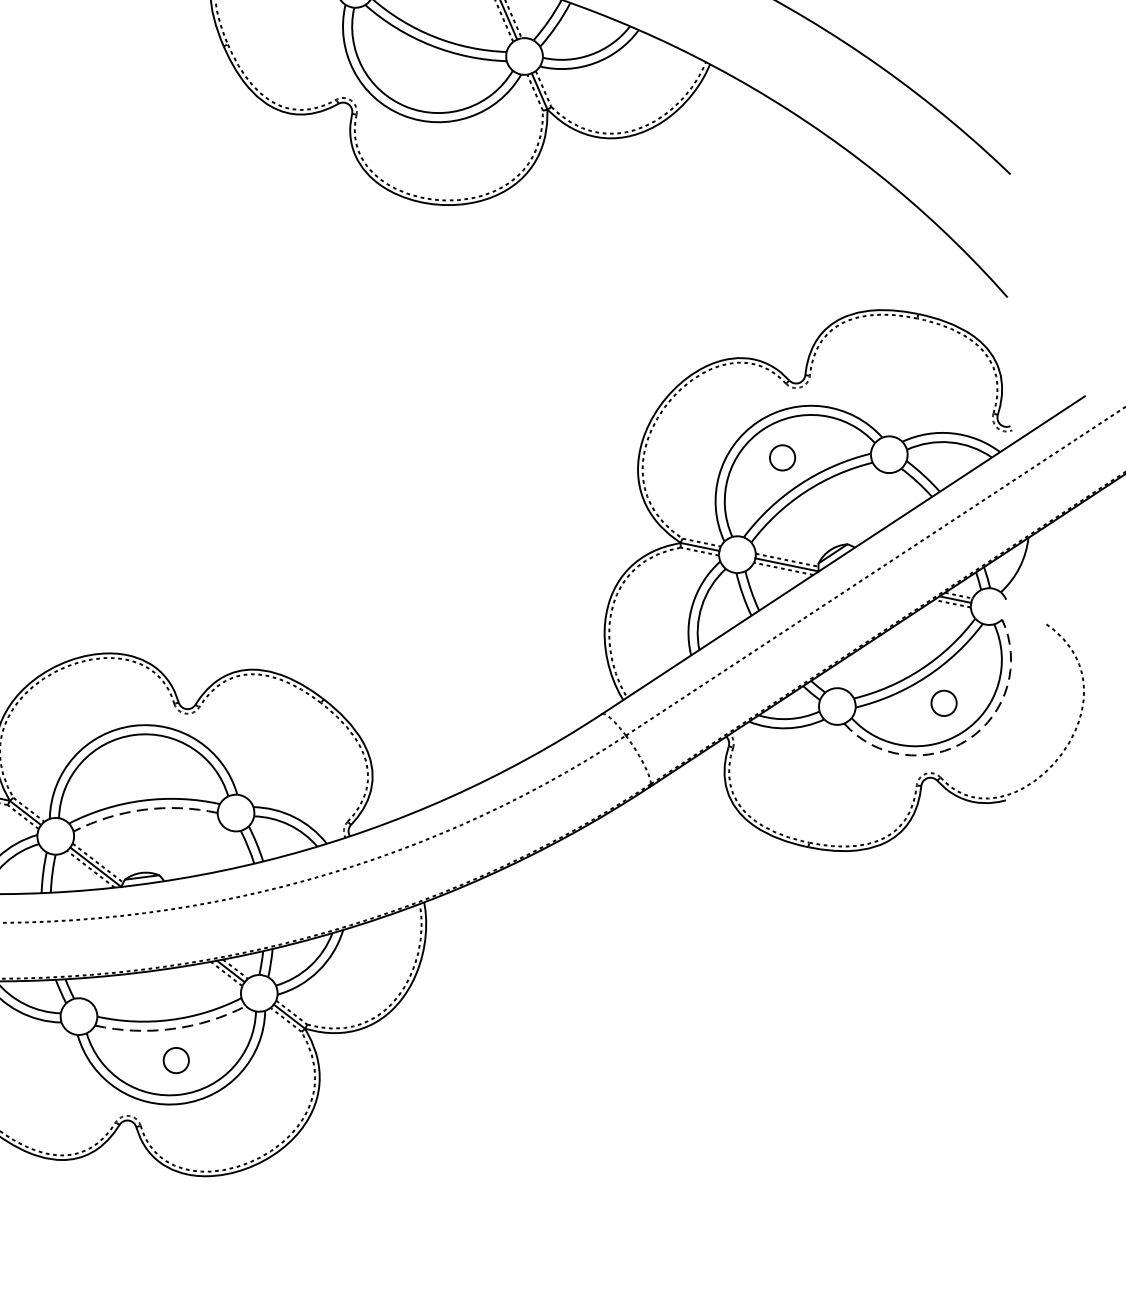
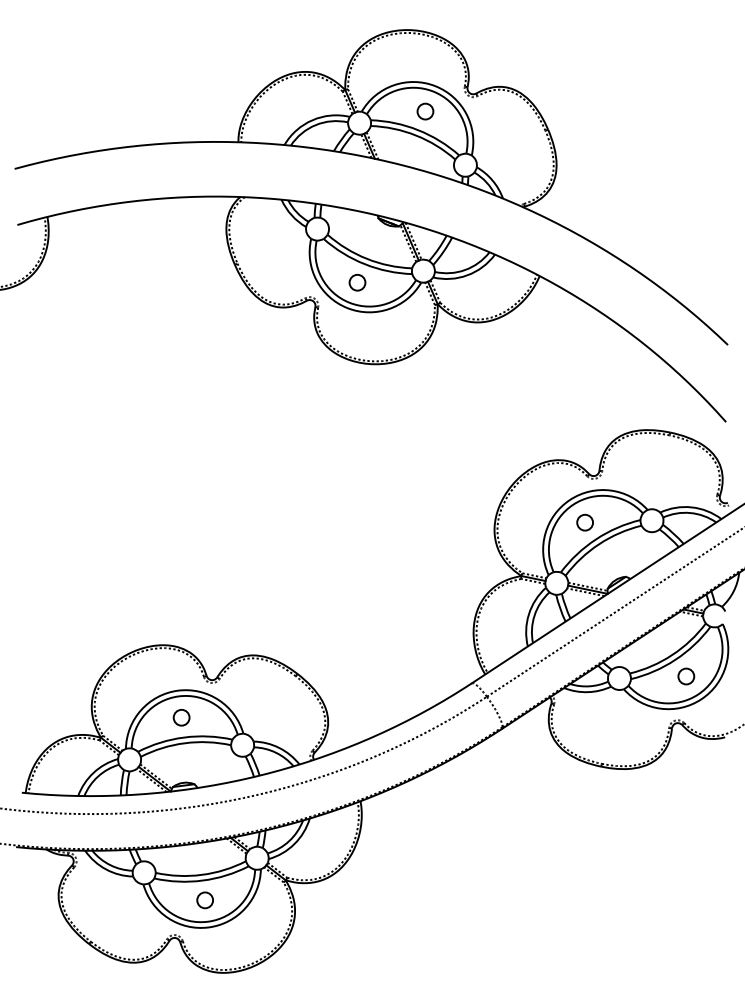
circle: (419, 74) -> (357, 282), added
arc: (968, 740) -> (701, 699), dashed -> solid
circle: (138, 768) -> (181, 717), added
arc: (143, 810) -> (184, 743), dashed -> solid
arc: (172, 1028) -> (202, 880), dashed -> solid

